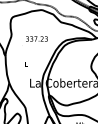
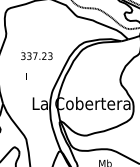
text: (36, 38) -> (36, 55), moved

